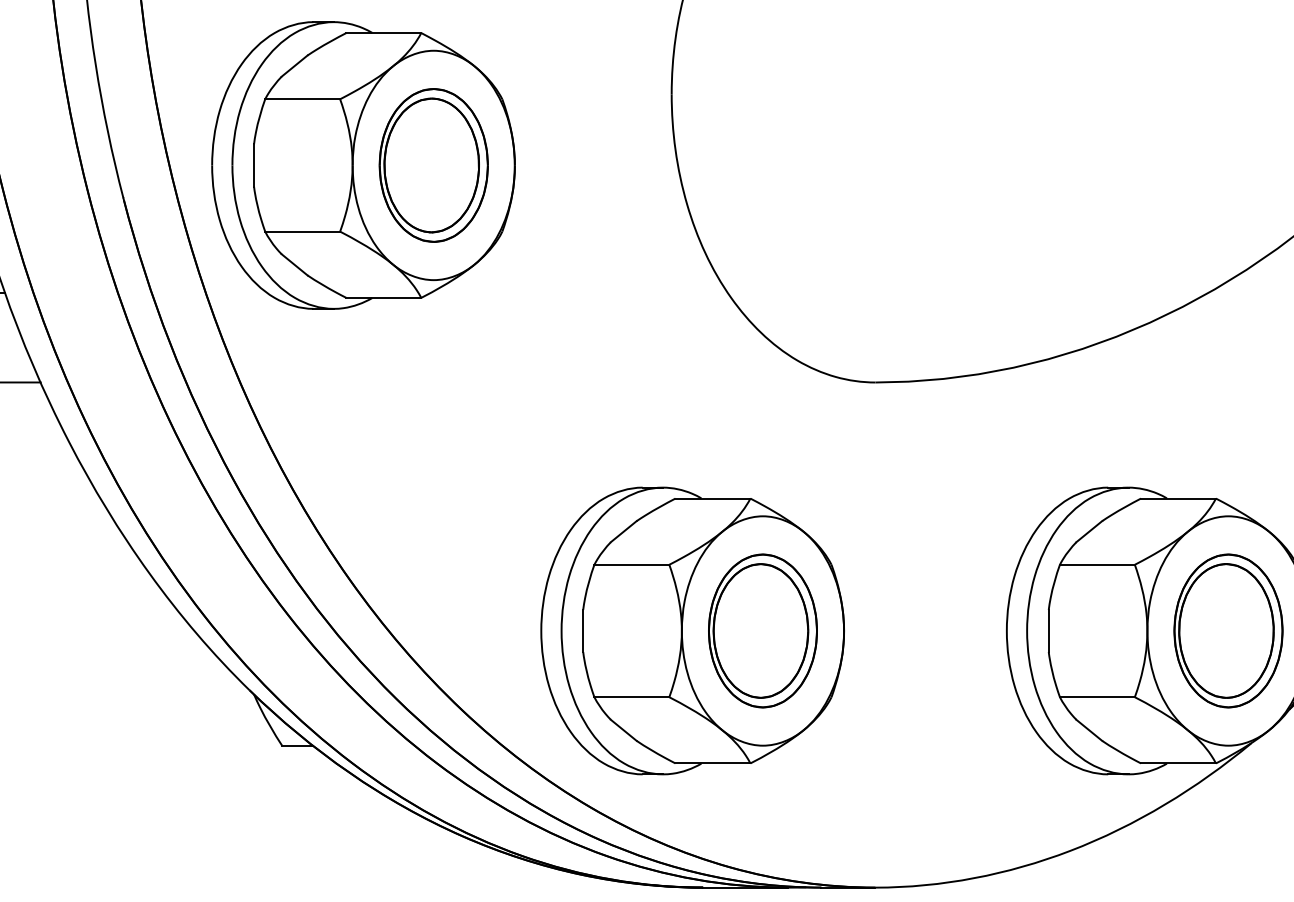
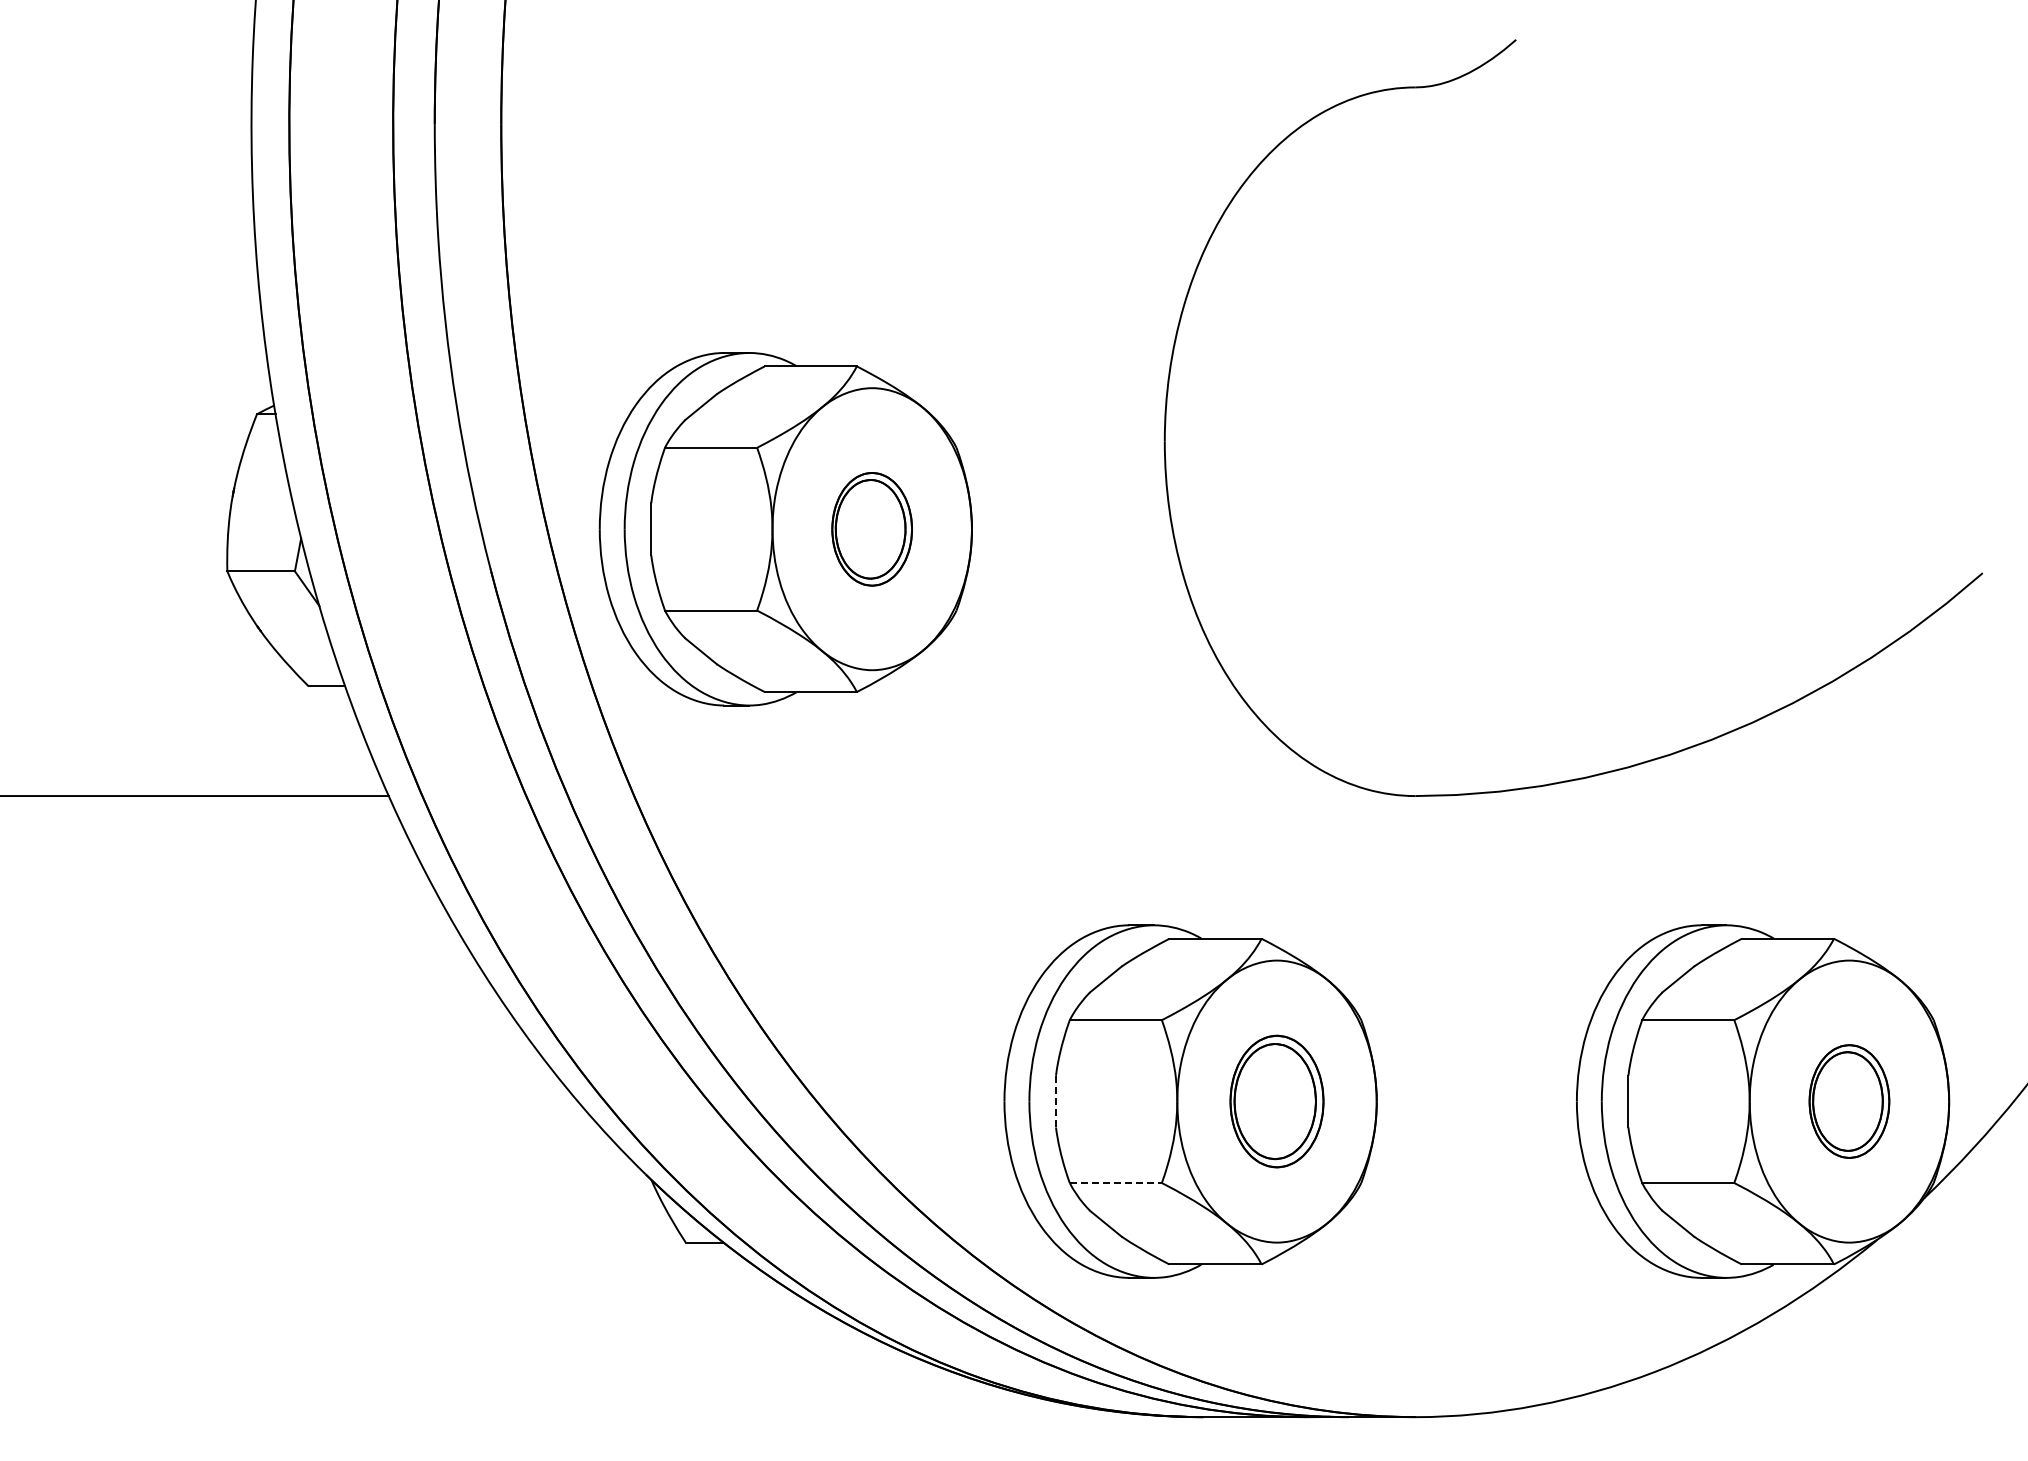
part: (433, 165) -> (871, 529), size x0.6
line: (582, 630) -> (1055, 1101), solid -> dashed
part: (762, 630) -> (1276, 1101), size x0.7
part: (1228, 630) -> (1849, 1101), size x0.6
line: (632, 697) -> (1116, 1183), solid -> dashed

